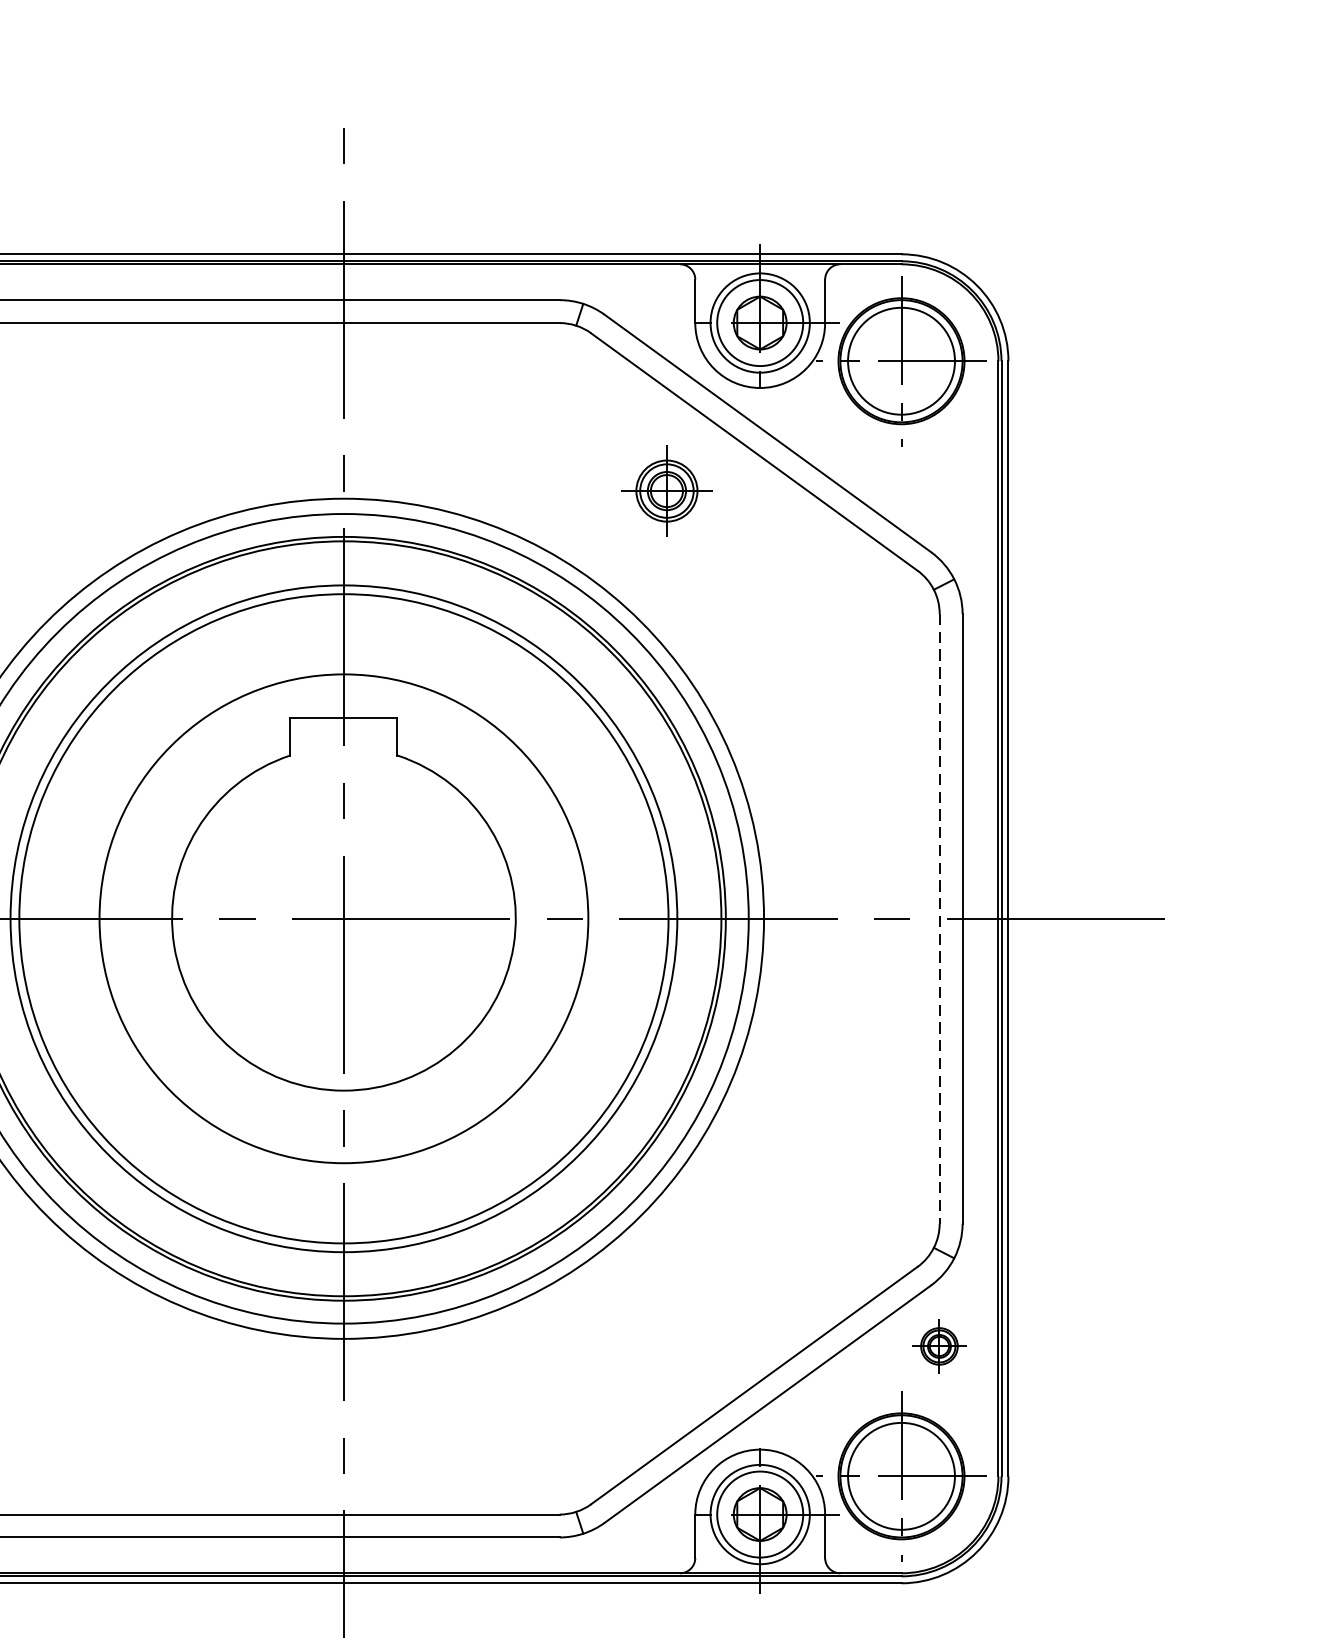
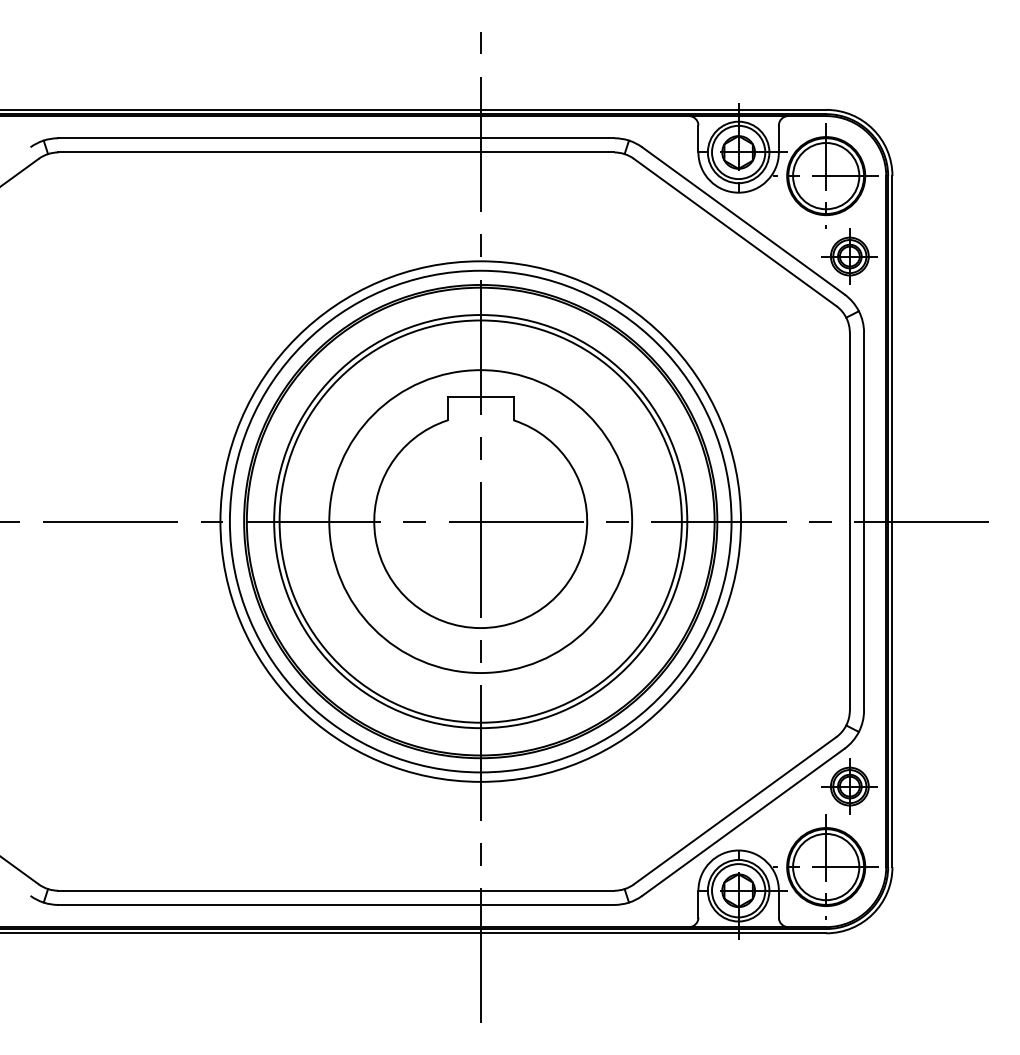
part: (666, 490) -> (849, 256), moved
line: (939, 918) -> (849, 521), dashed -> solid
part: (939, 1346) -> (849, 786), size x1.67

